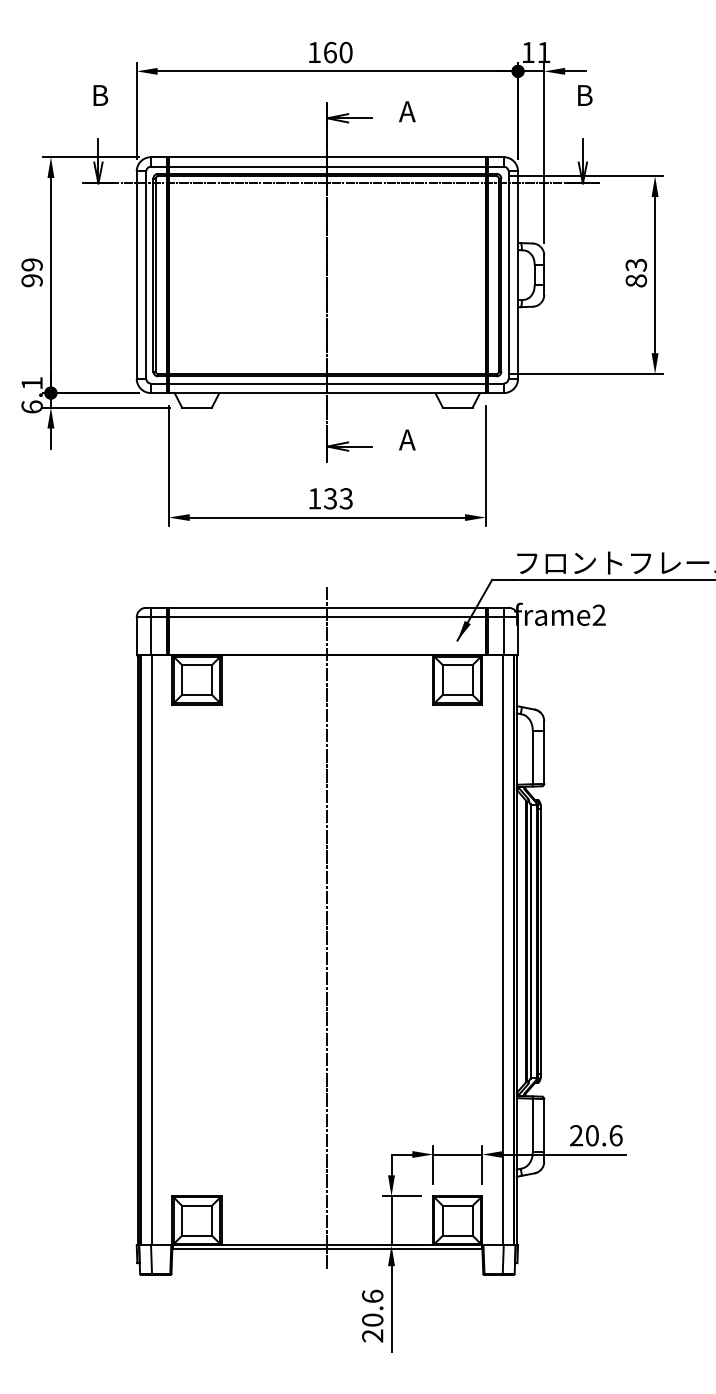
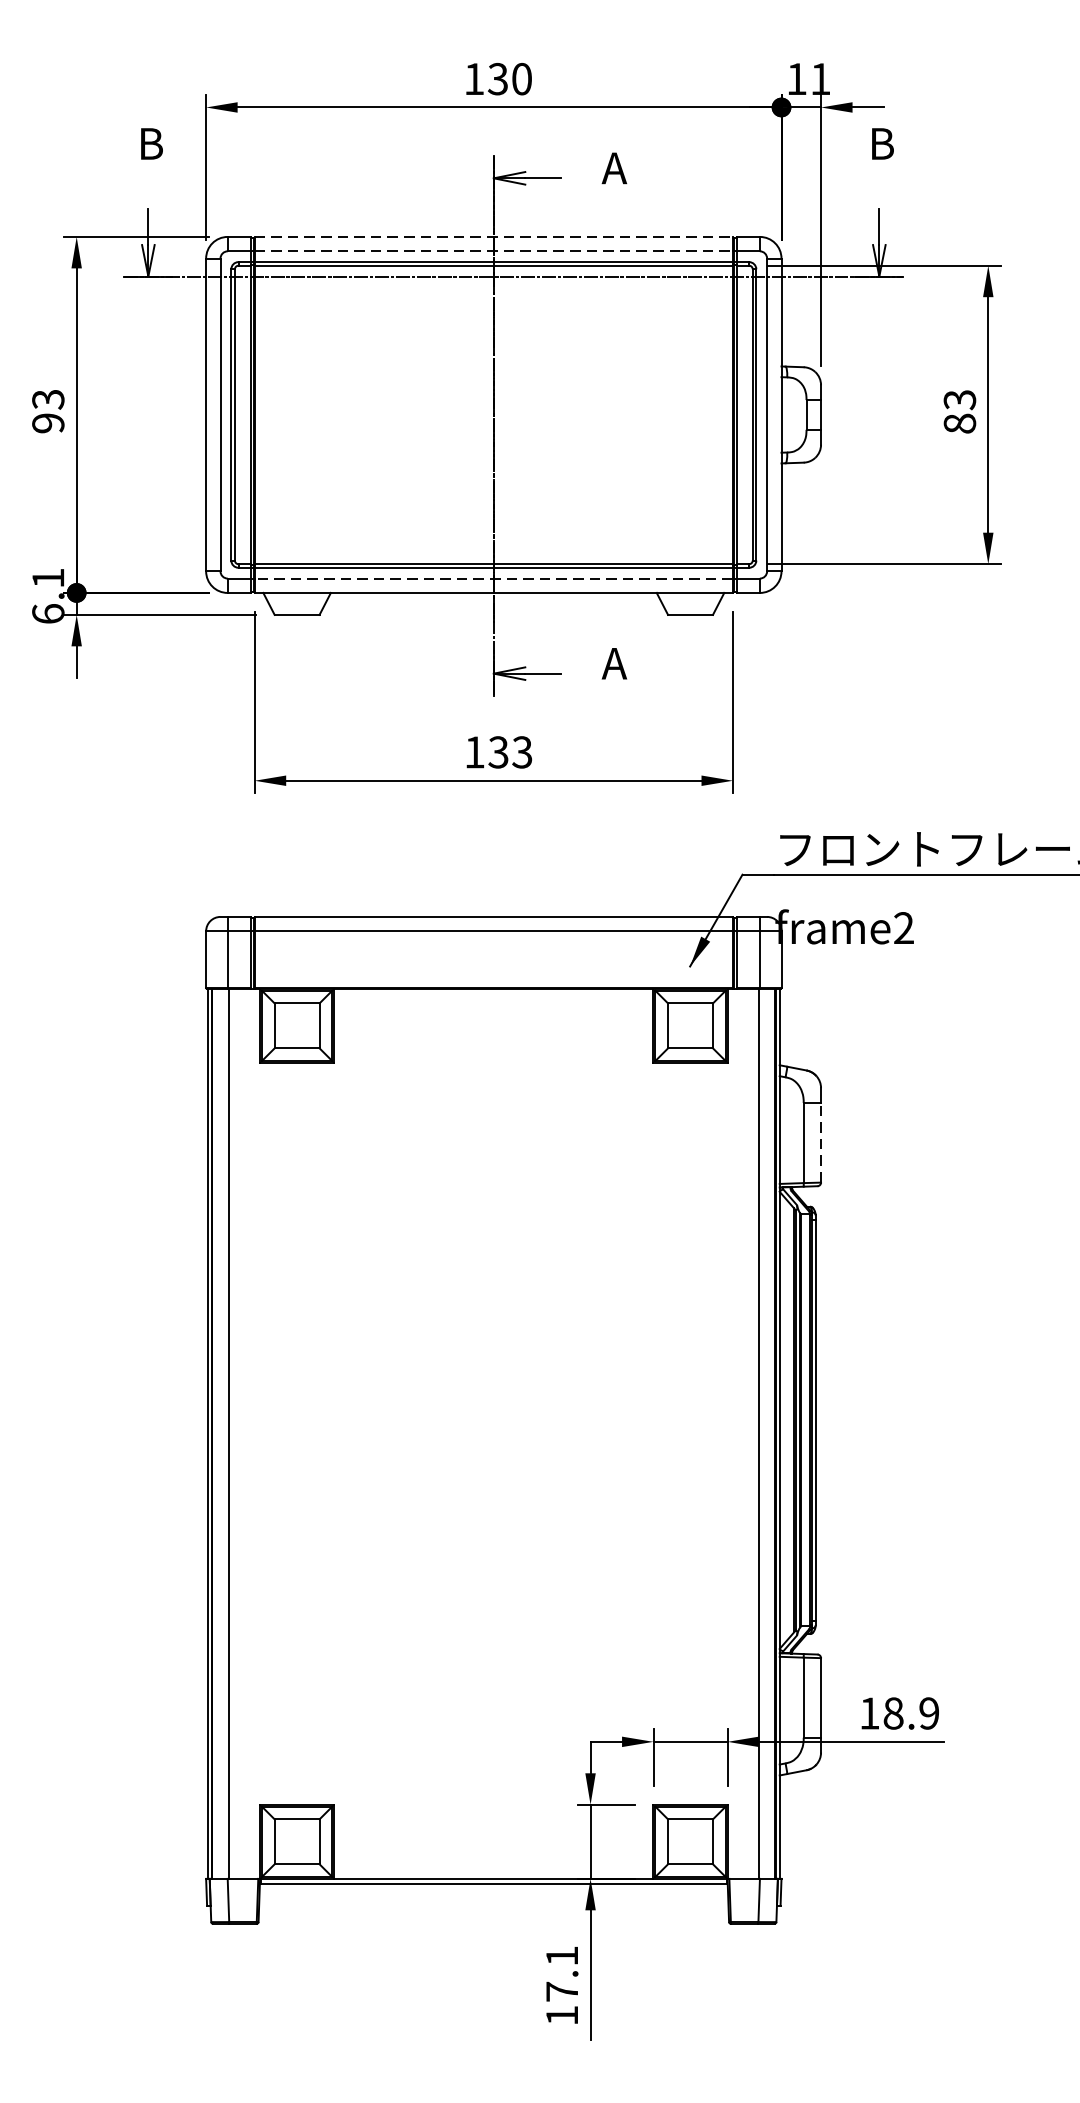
text: (329, 52) -> (496, 79), 160 -> 130
line: (327, 157) -> (493, 237), solid -> dashed
line: (327, 166) -> (493, 251), solid -> dashed
text: (31, 264) -> (47, 398), 99 -> 93
line: (326, 383) -> (492, 578), solid -> dashed
line: (544, 757) -> (821, 1142), solid -> dashed
line: (327, 927) -> (493, 1399), removed
text: (596, 1135) -> (899, 1713), 20.6 -> 18.9
text: (372, 1315) -> (561, 1984), 20.6 -> 17.1

